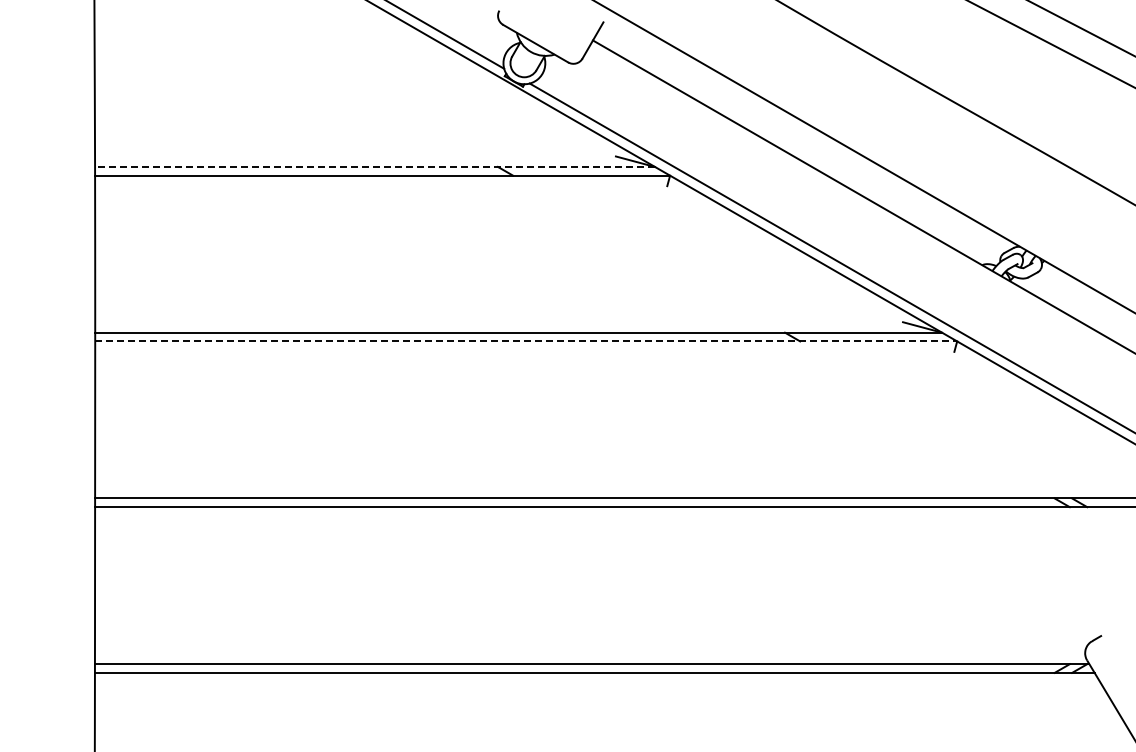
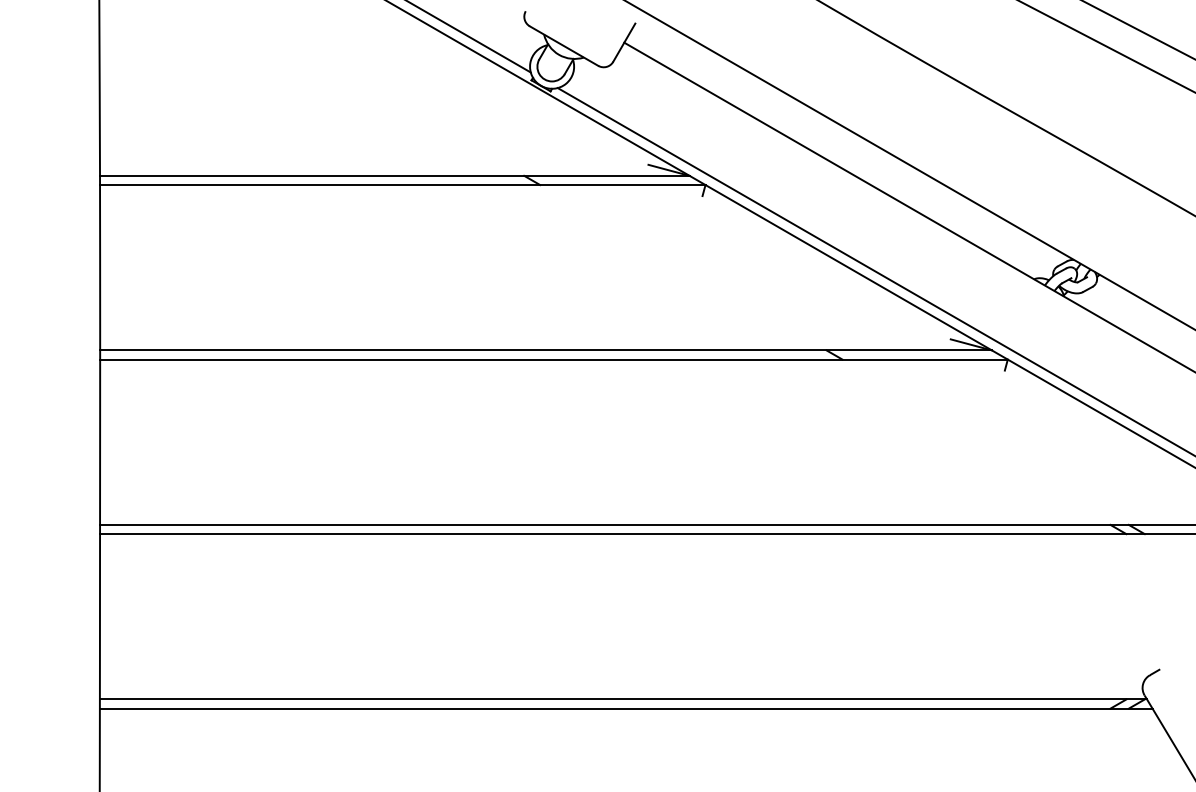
line: (375, 166) -> (395, 175), dashed -> solid
line: (526, 341) -> (554, 359), dashed -> solid

